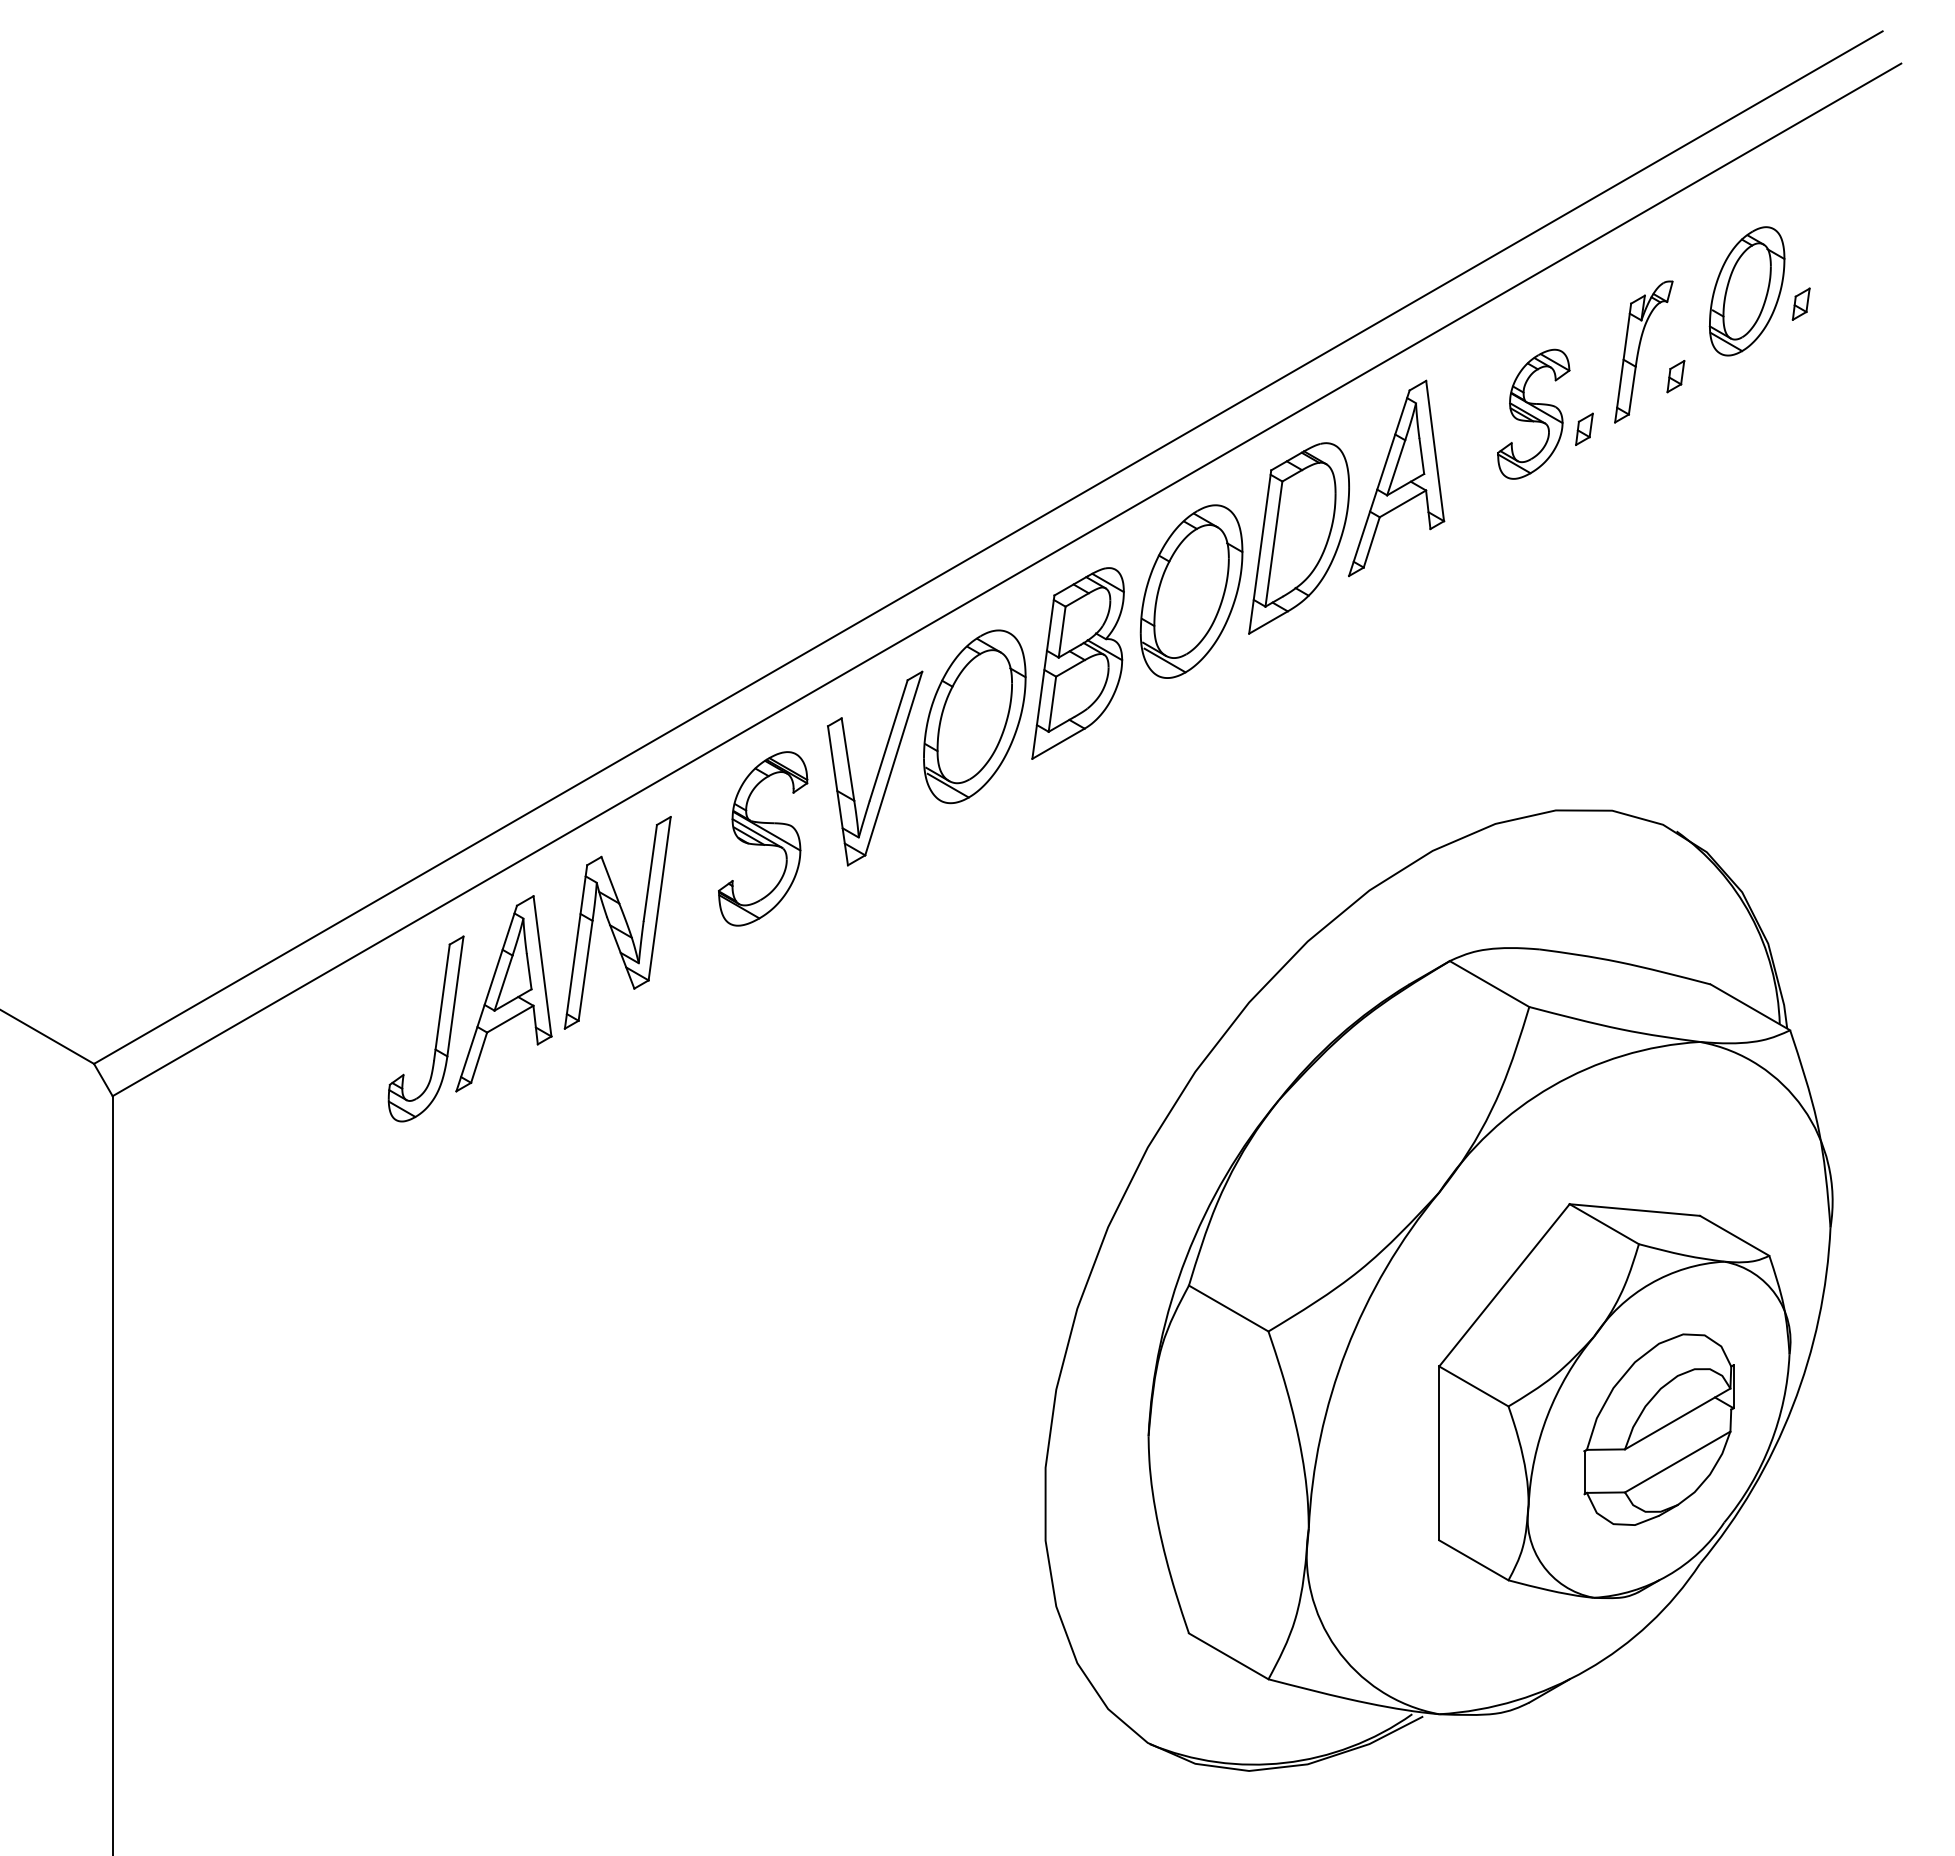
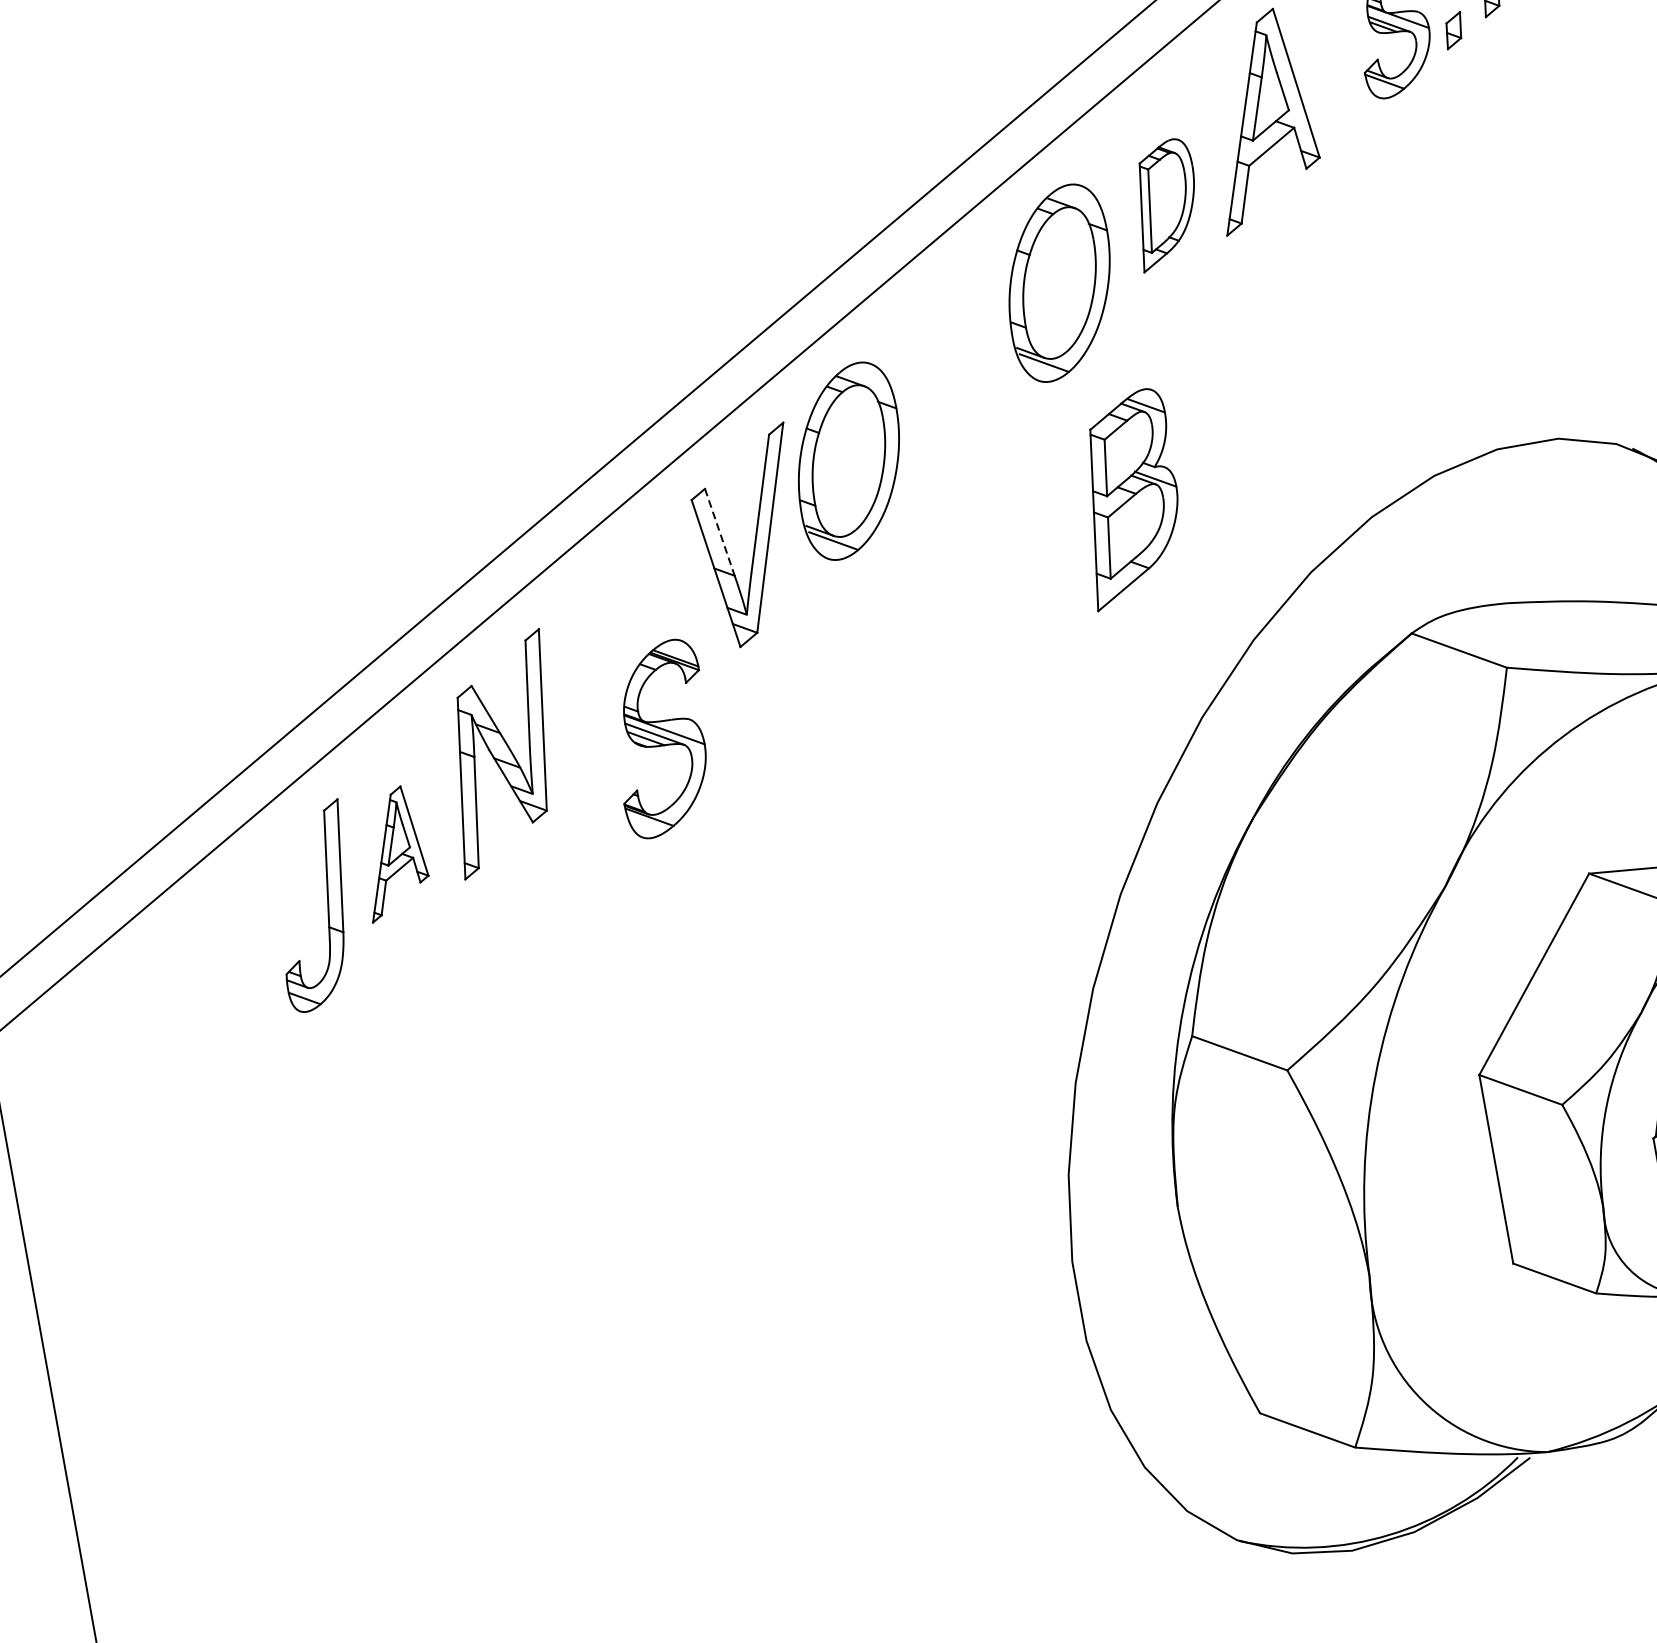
part: (1298, 538) -> (1165, 204), size x0.6
part: (1077, 663) -> (1128, 499), moved
line: (847, 759) -> (719, 532), solid -> dashed
part: (763, 838) -> (662, 738), moved
part: (503, 993) -> (391, 853), size x0.6

